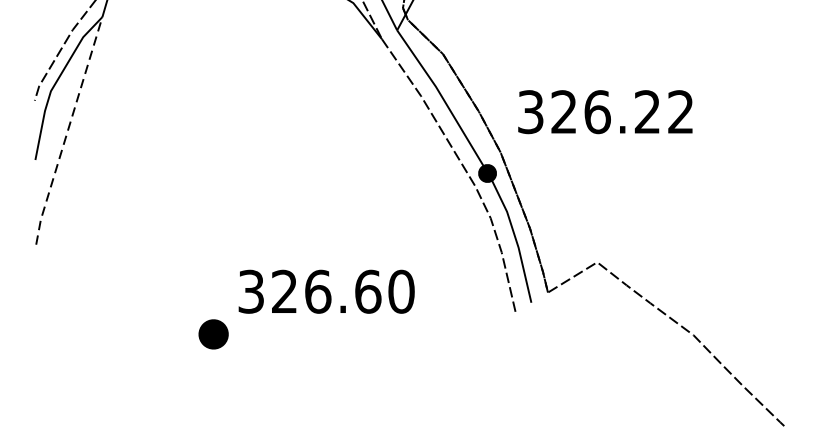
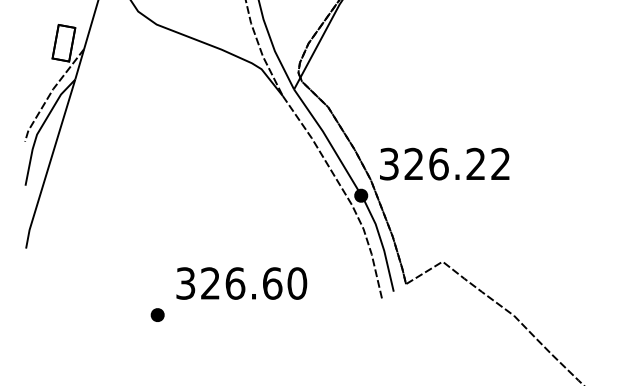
text: (605, 111) -> (444, 163), moved
line: (67, 131) -> (49, 164), dashed -> solid
part: (213, 333) -> (157, 314), size x0.62

